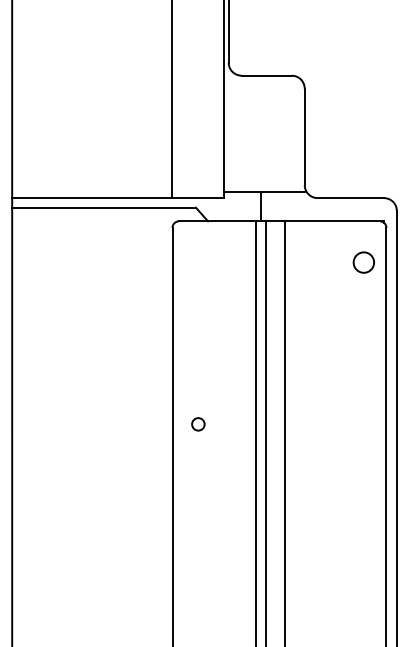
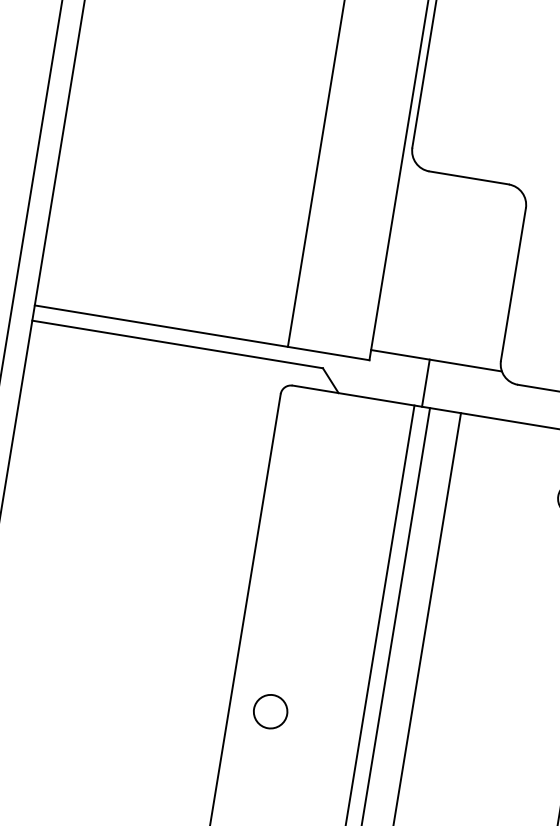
circle: (198, 424) -> (270, 712), size x1.67

